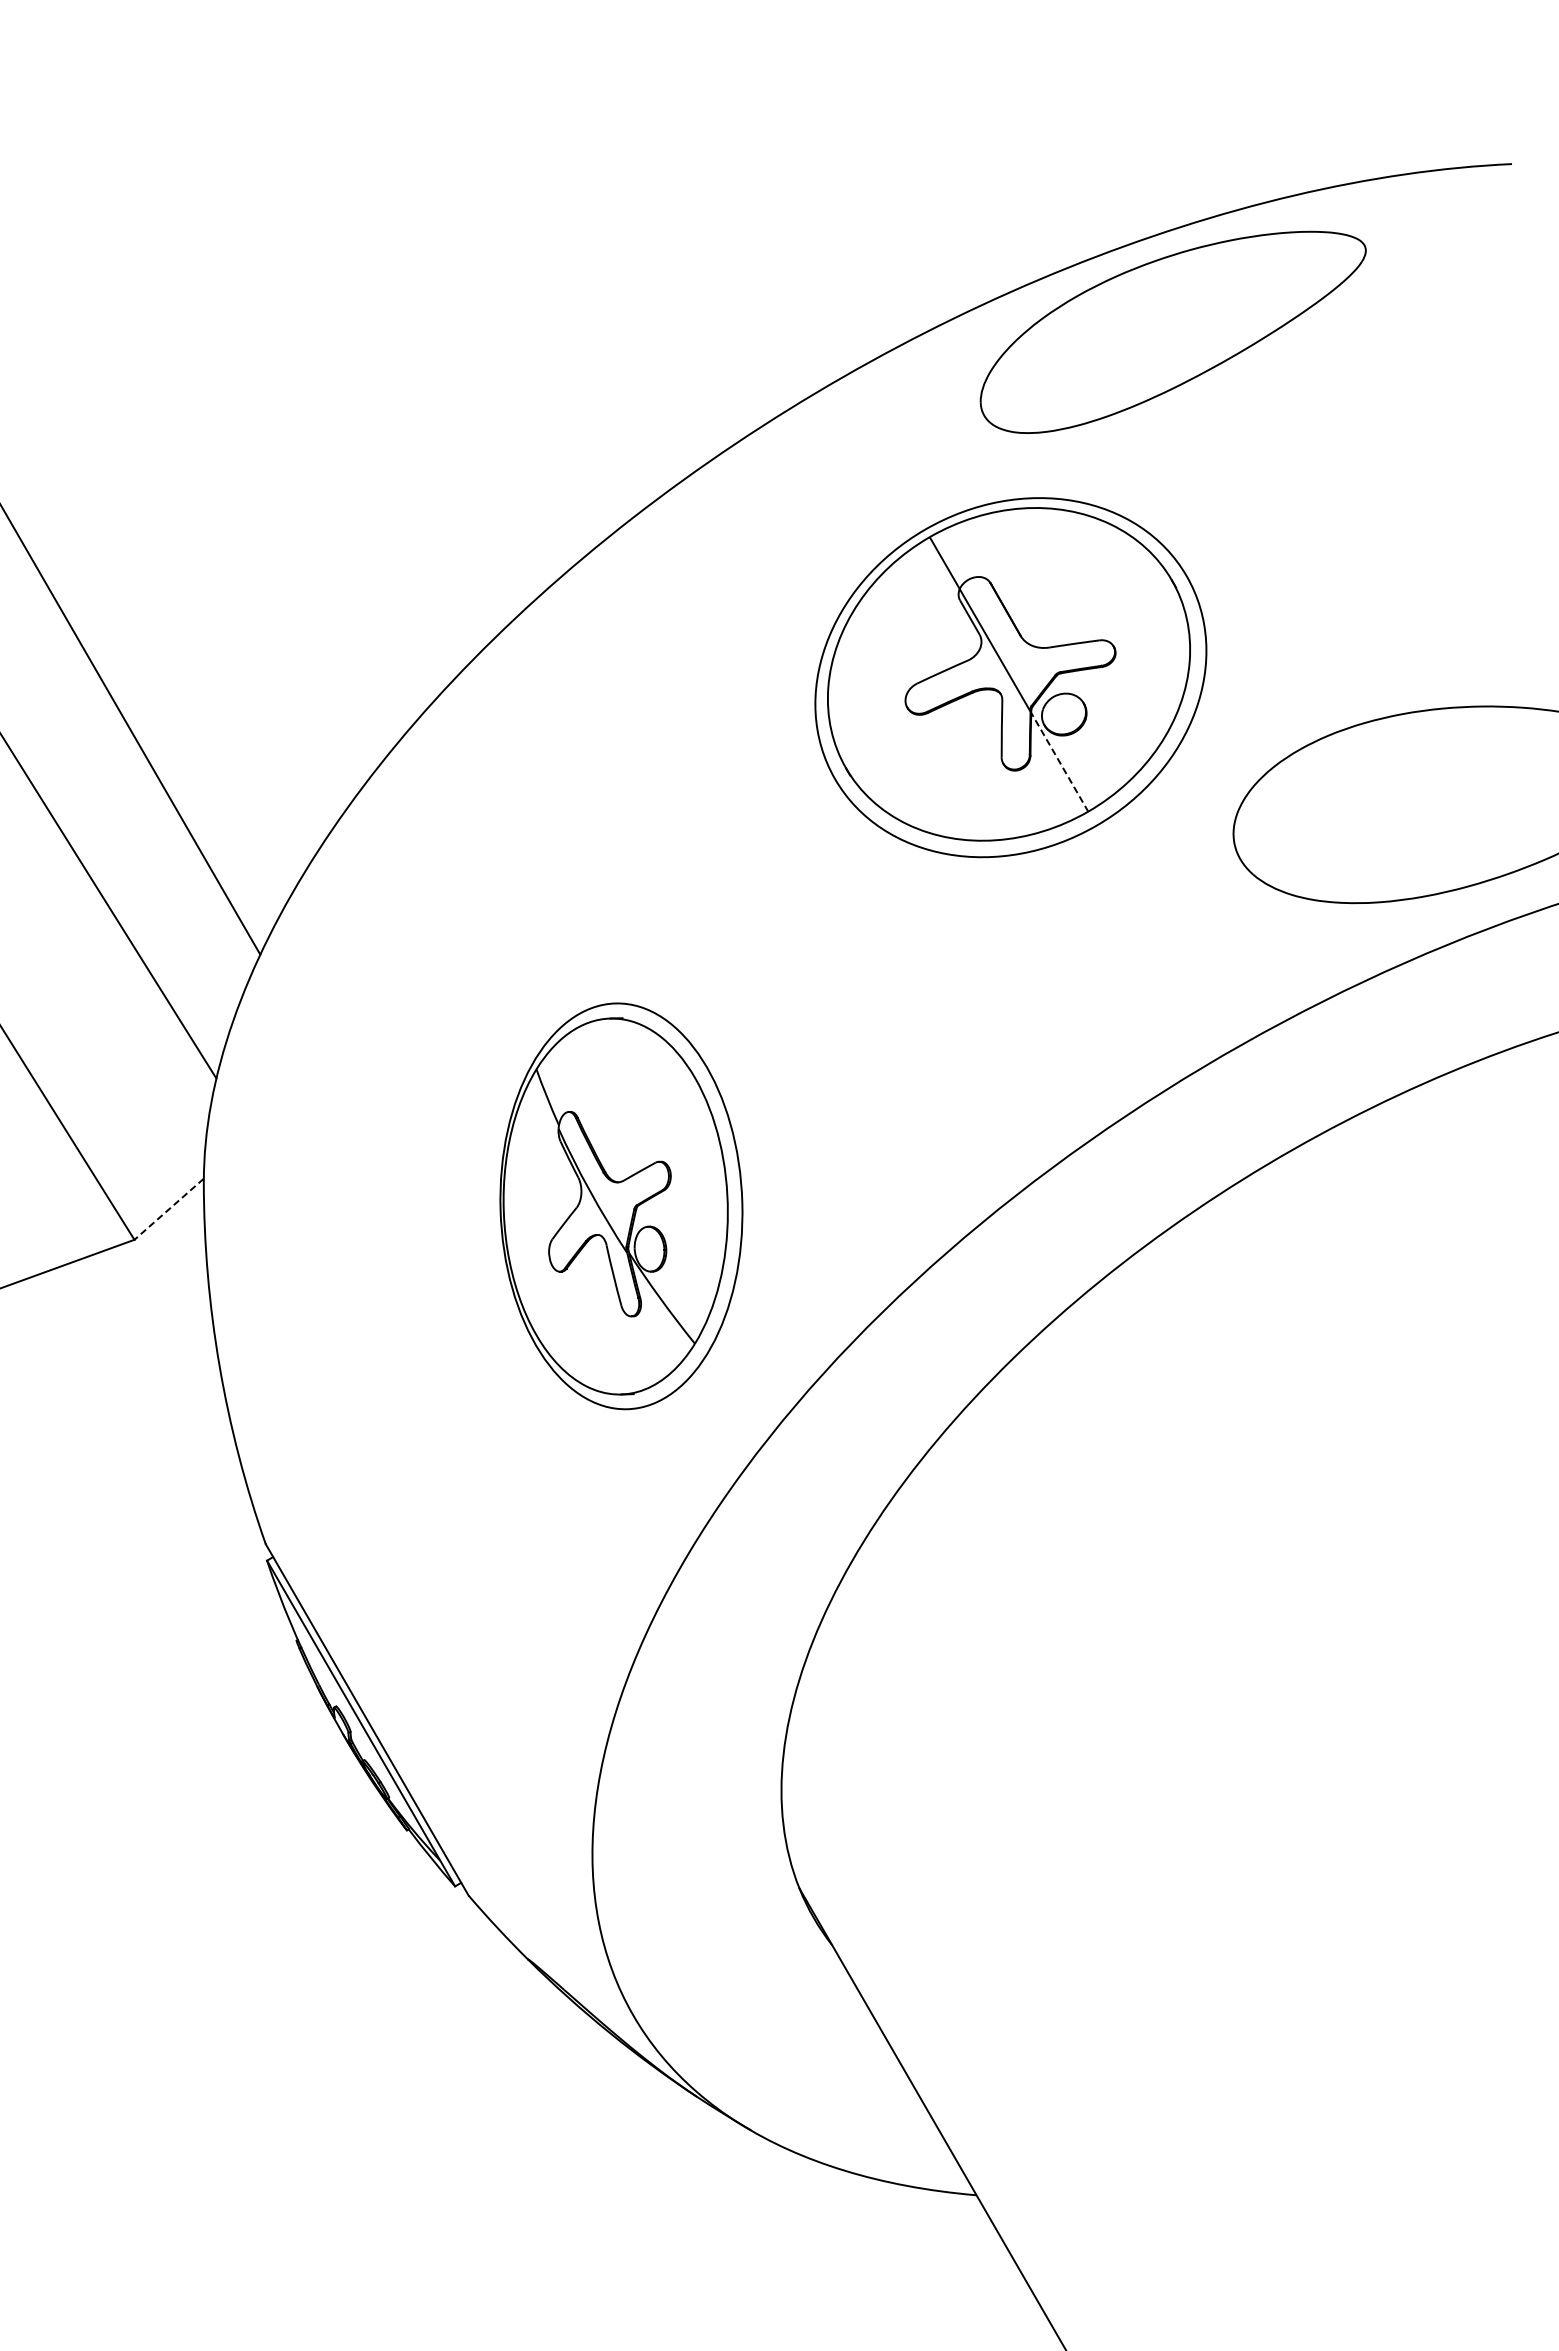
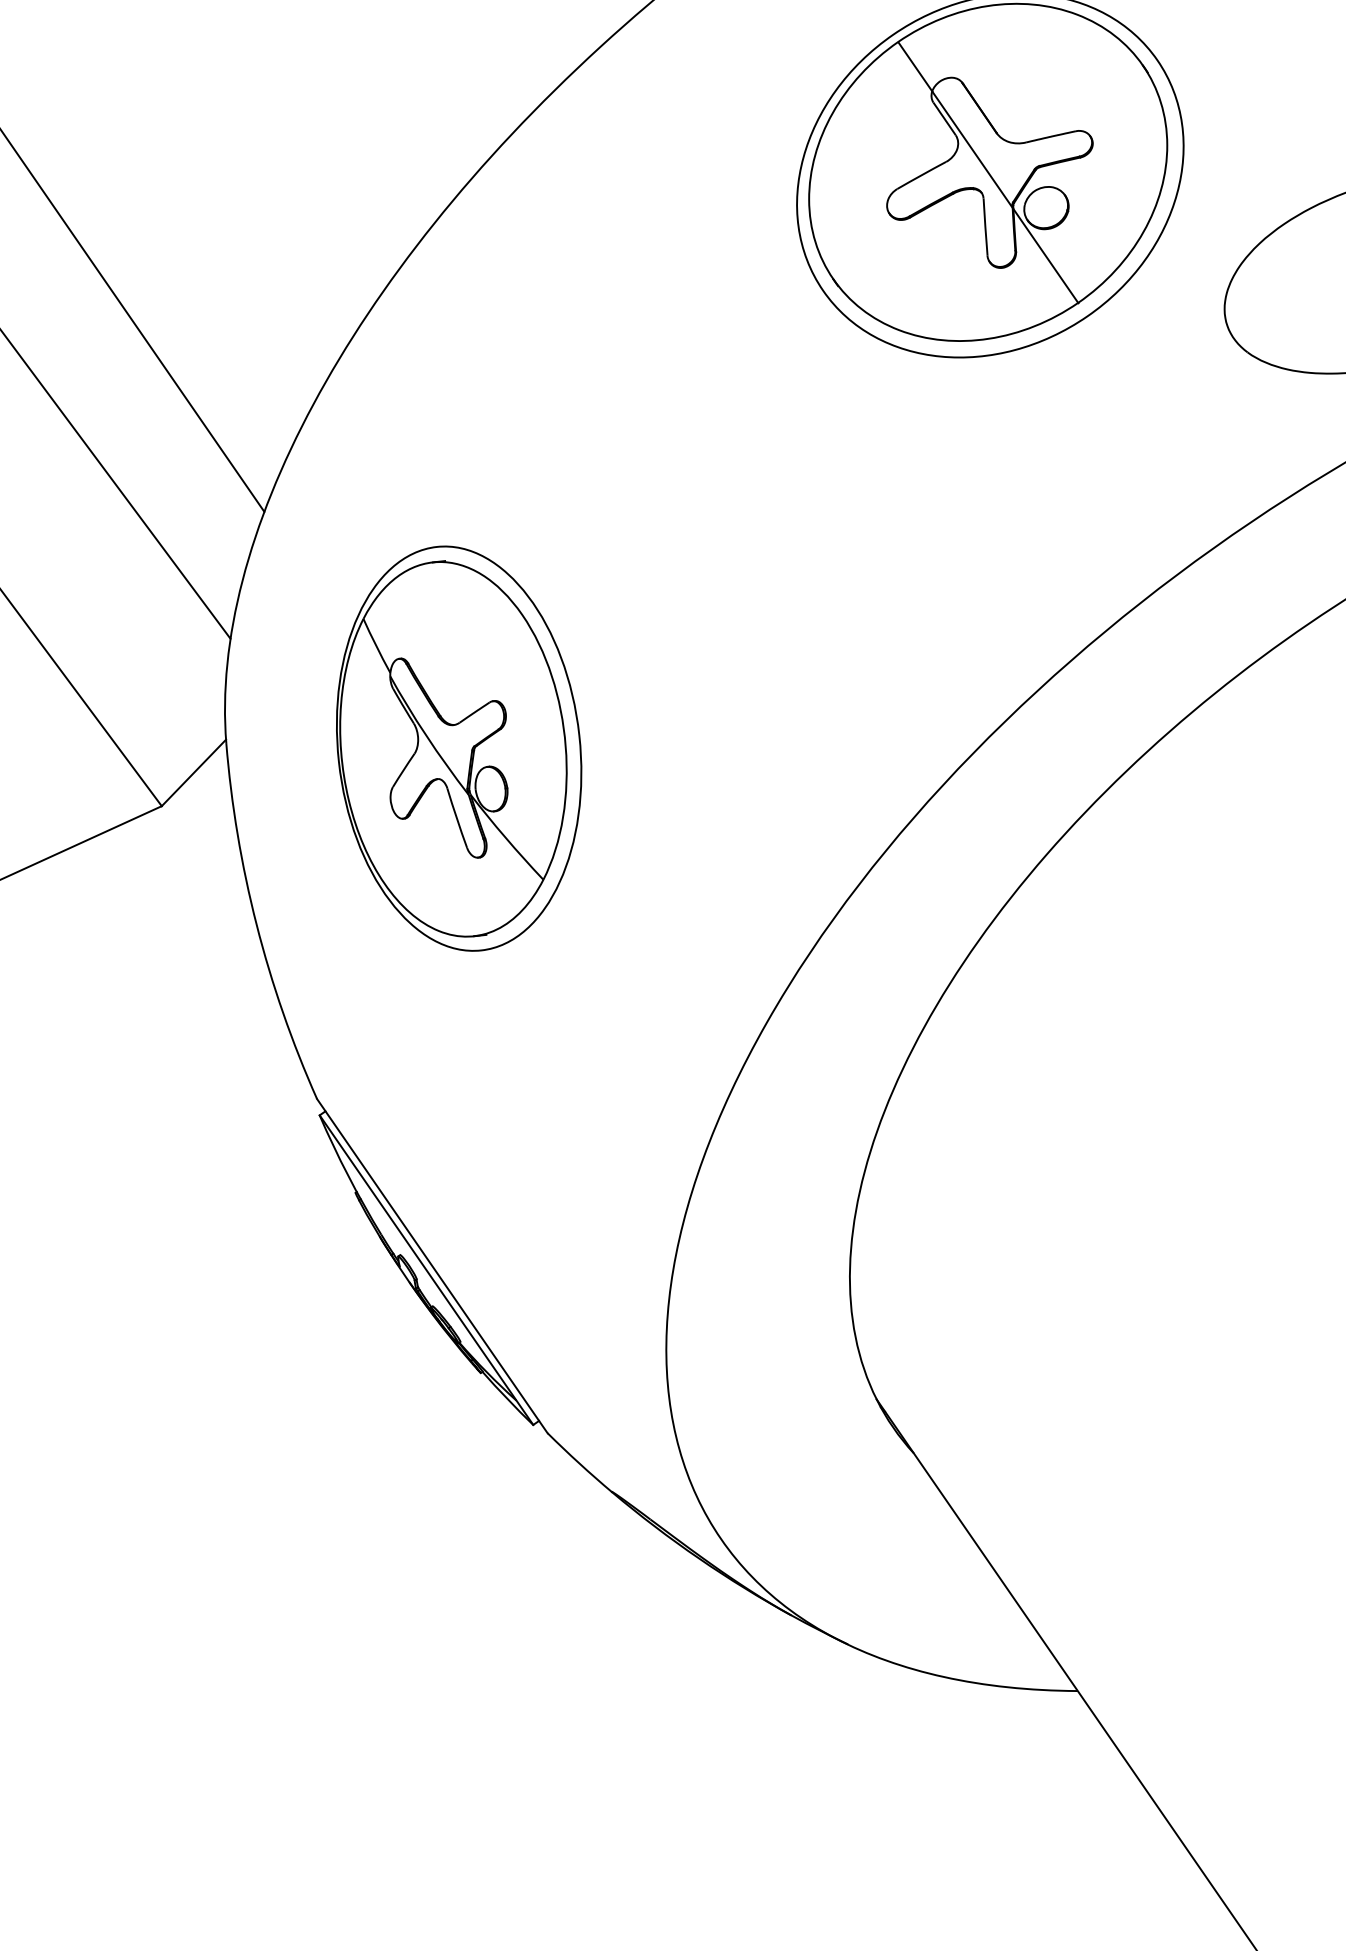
line: (1060, 762) -> (1046, 256), dashed -> solid
part: (621, 1206) -> (459, 748), moved
line: (168, 1209) -> (193, 773), dashed -> solid

